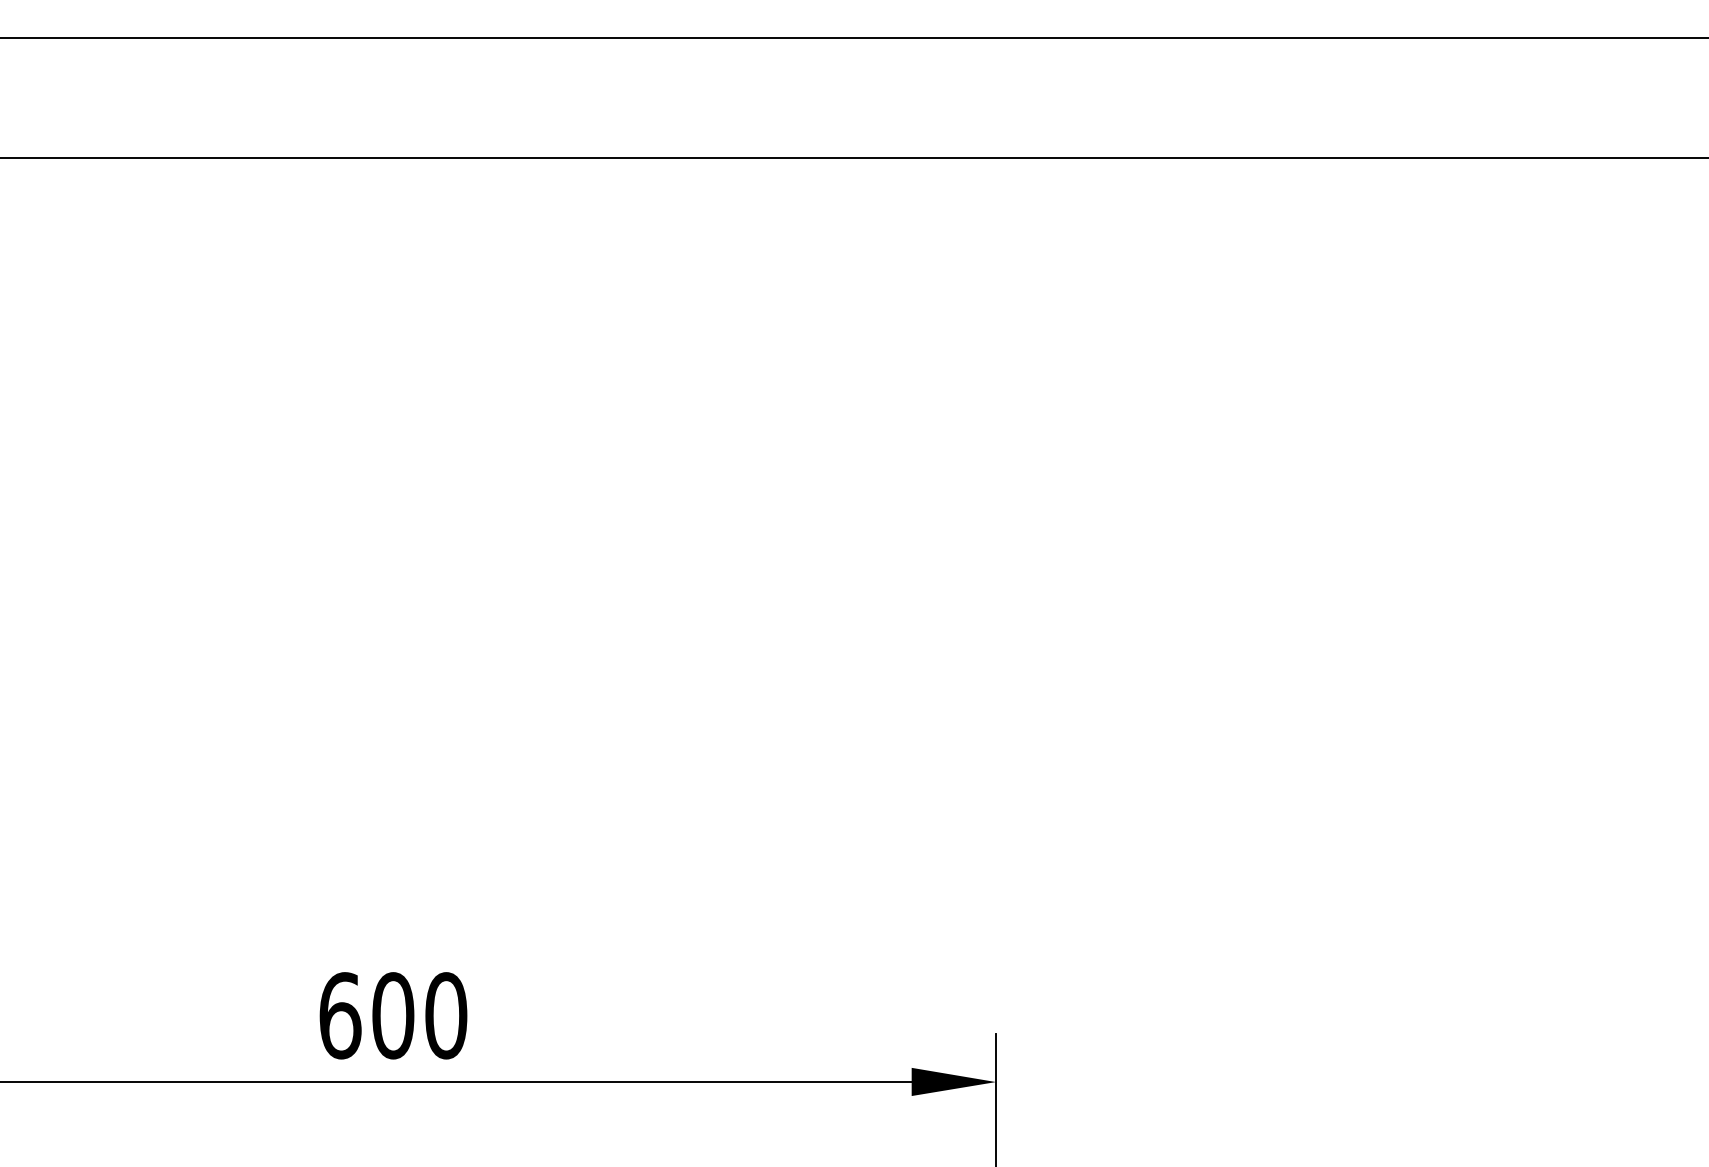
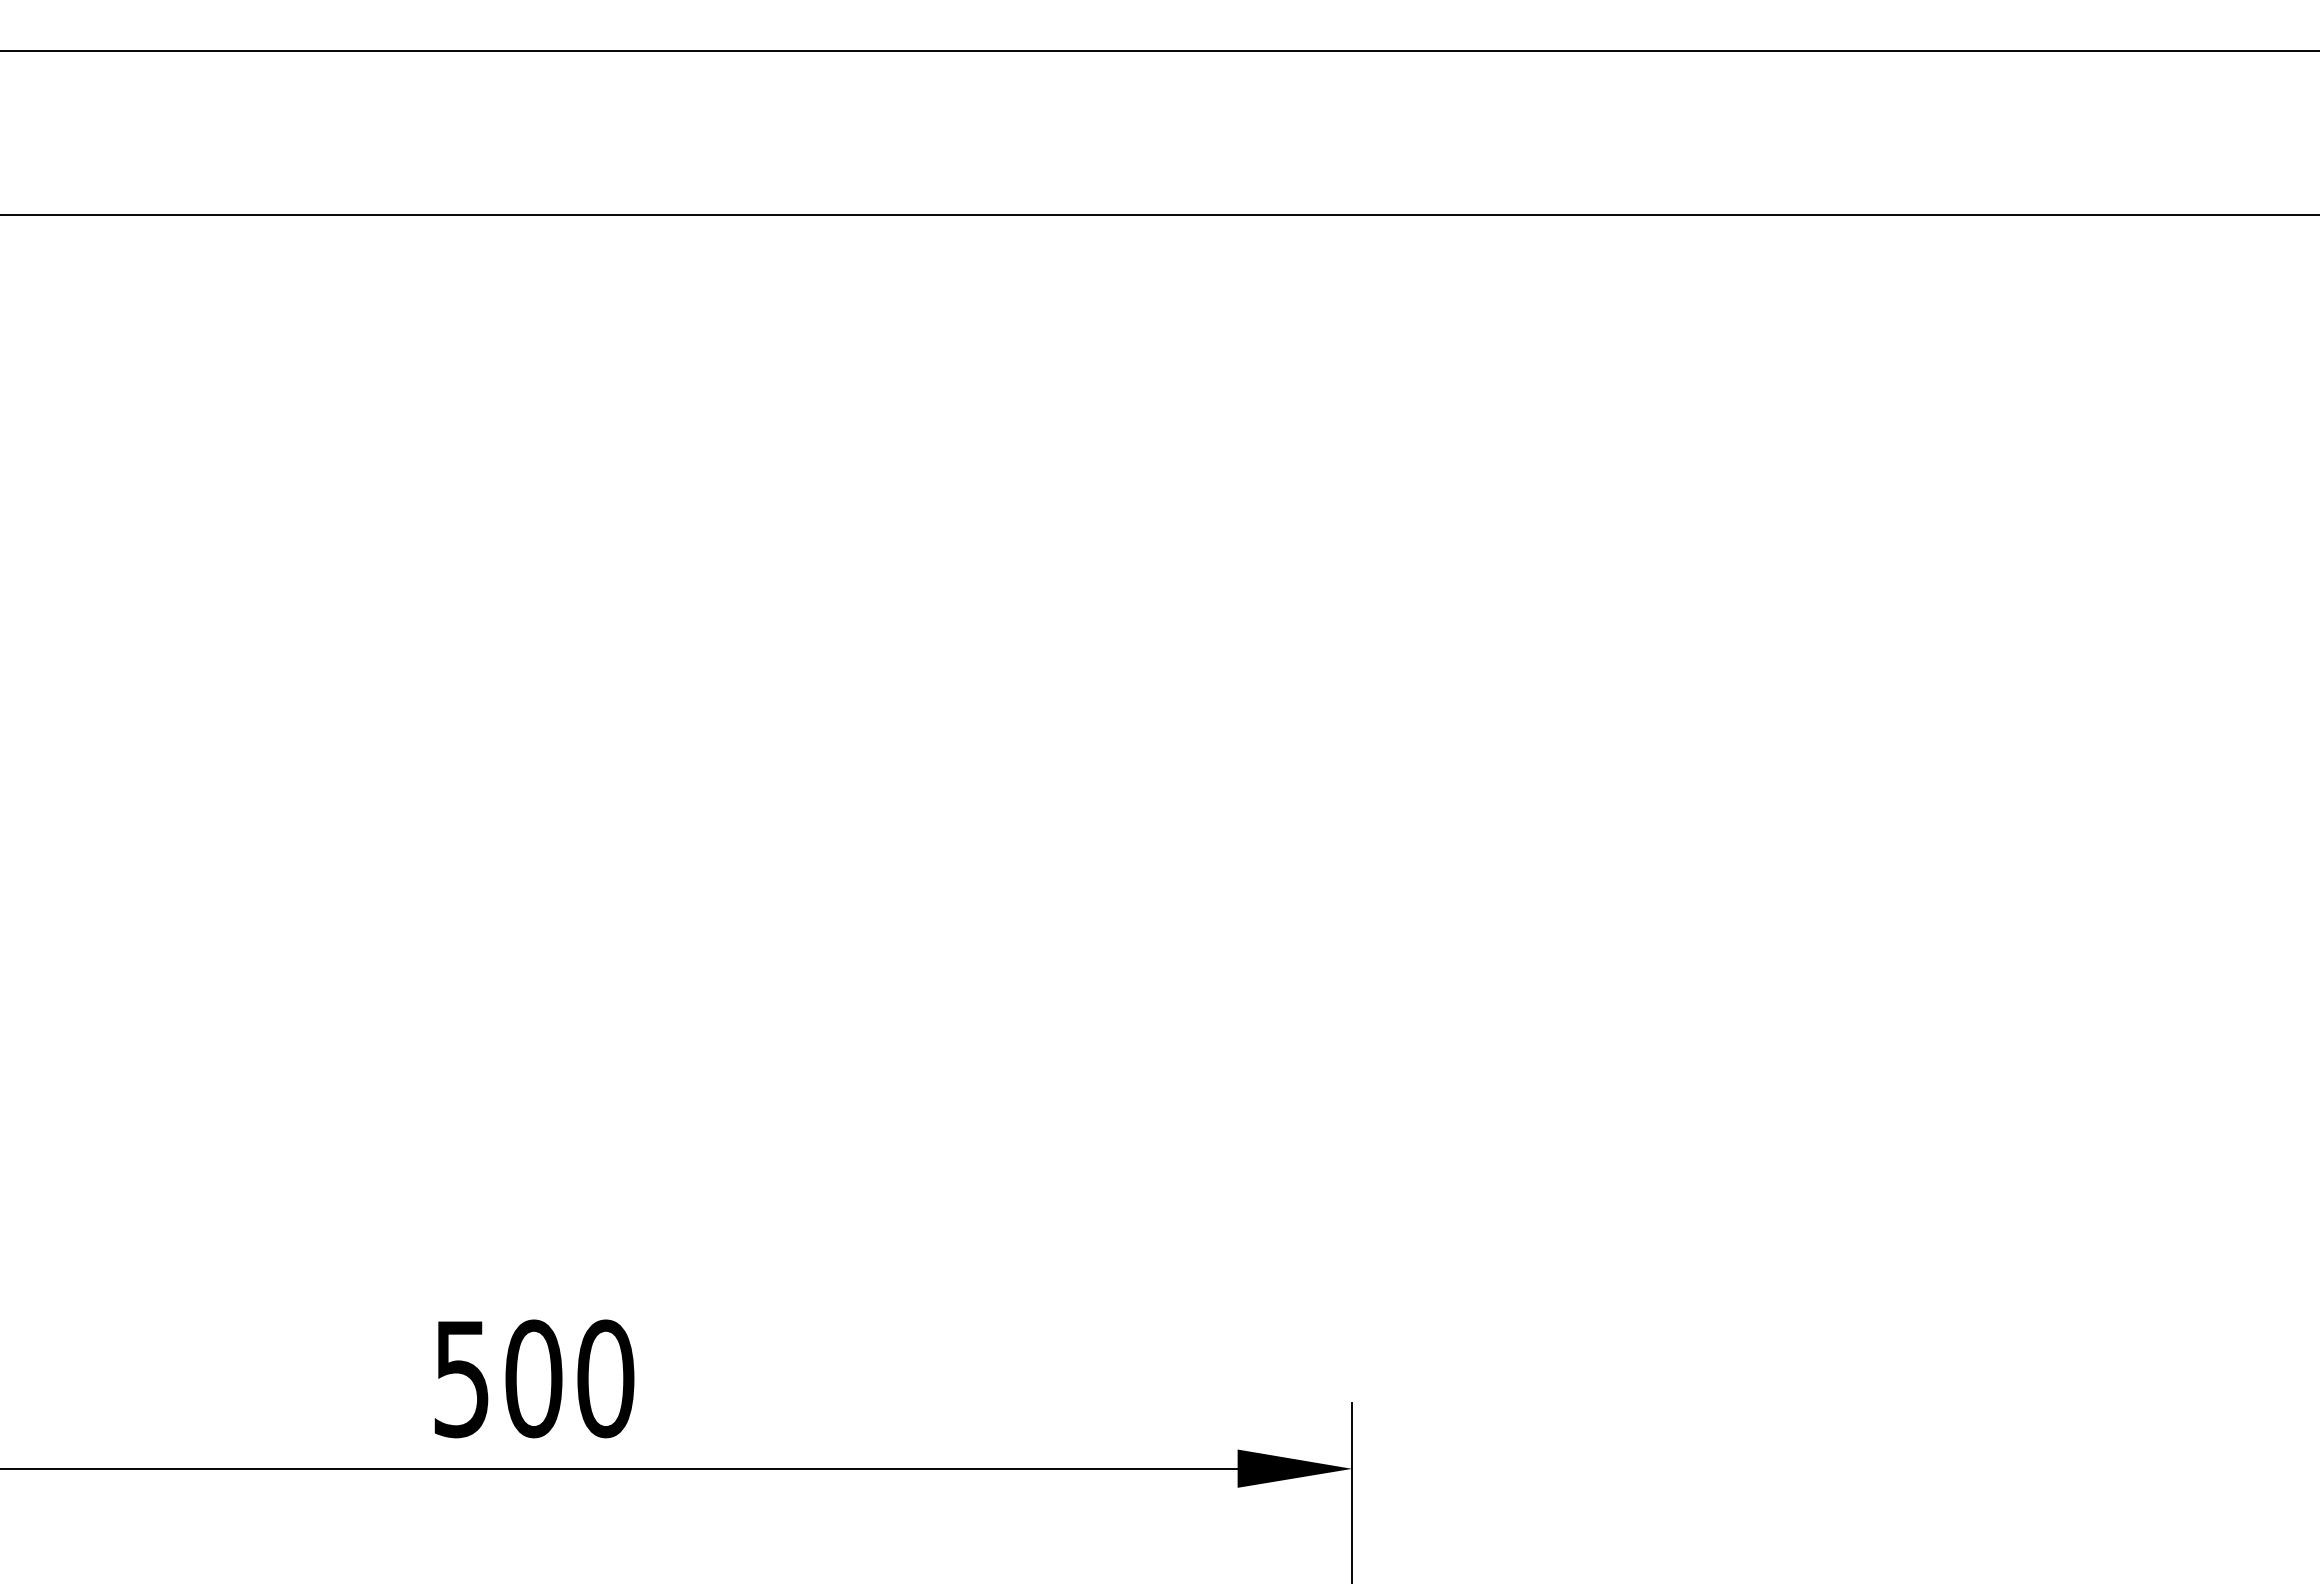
text: (340, 1015) -> (462, 1378), 600 -> 500

